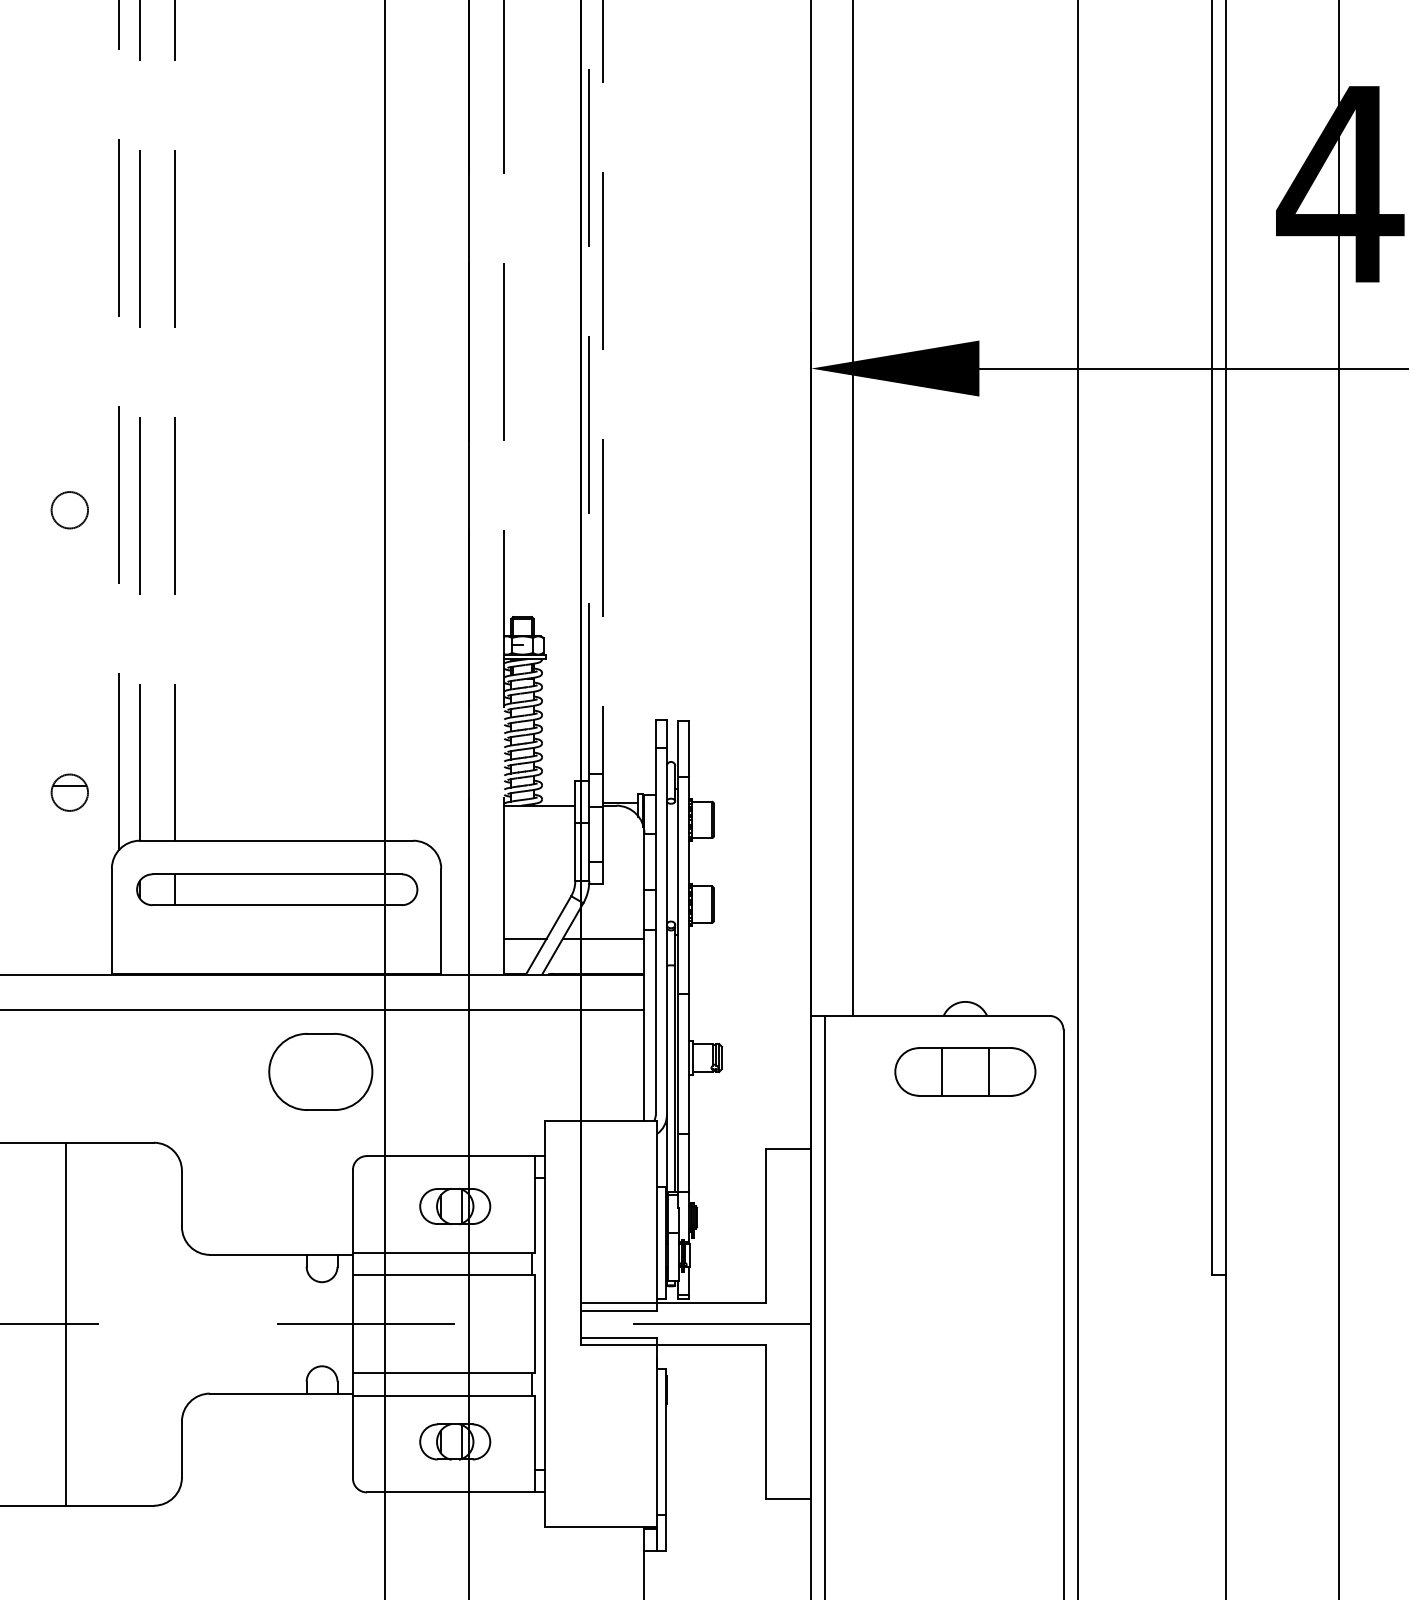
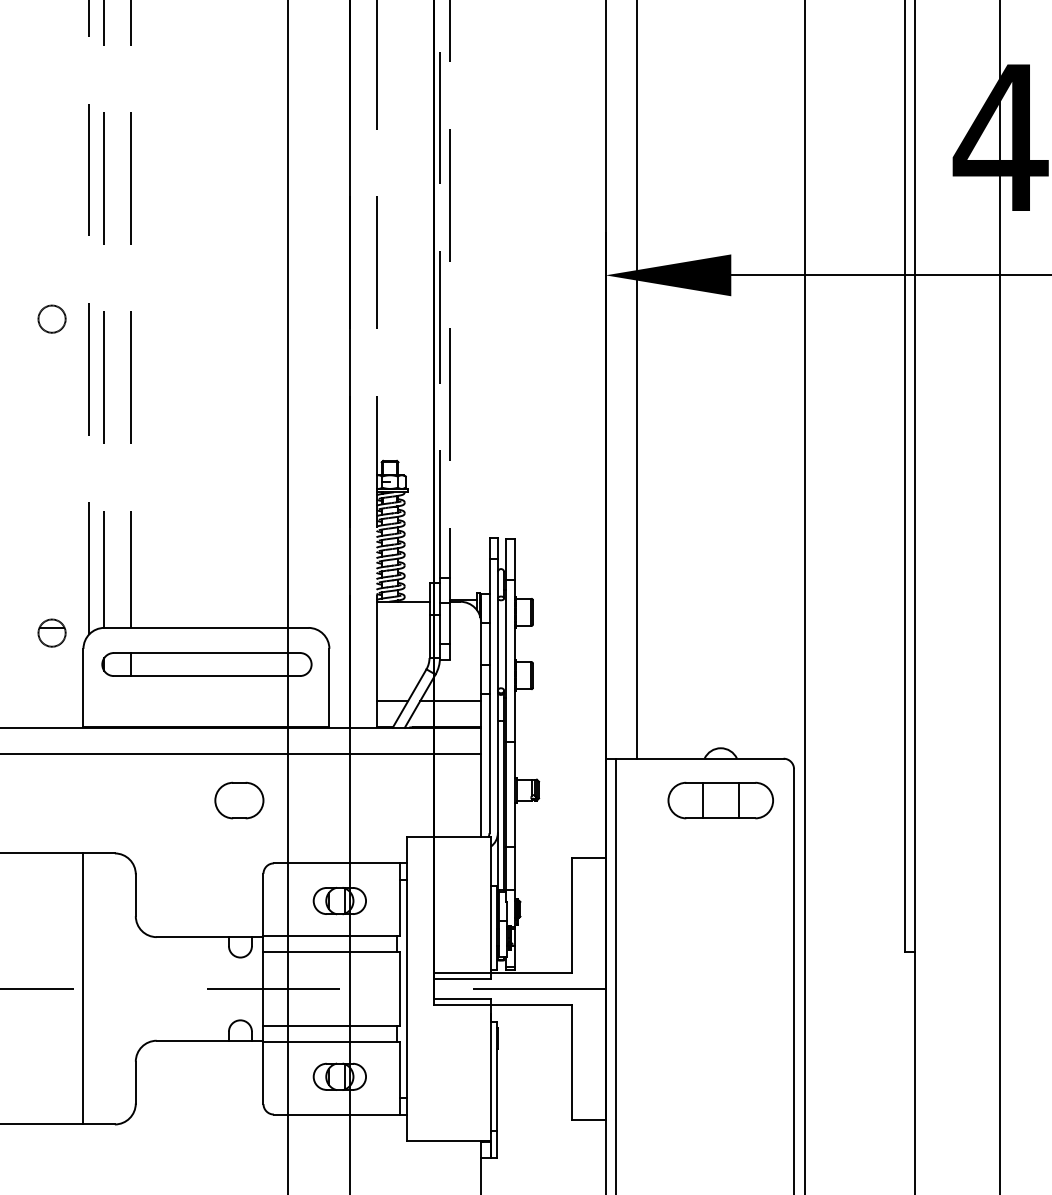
circle: (69, 510) -> (51, 319), moved
part: (69, 792) -> (51, 632), moved
part: (320, 1071) -> (239, 800), size x0.62
line: (65, 1323) -> (83, 988), moved

